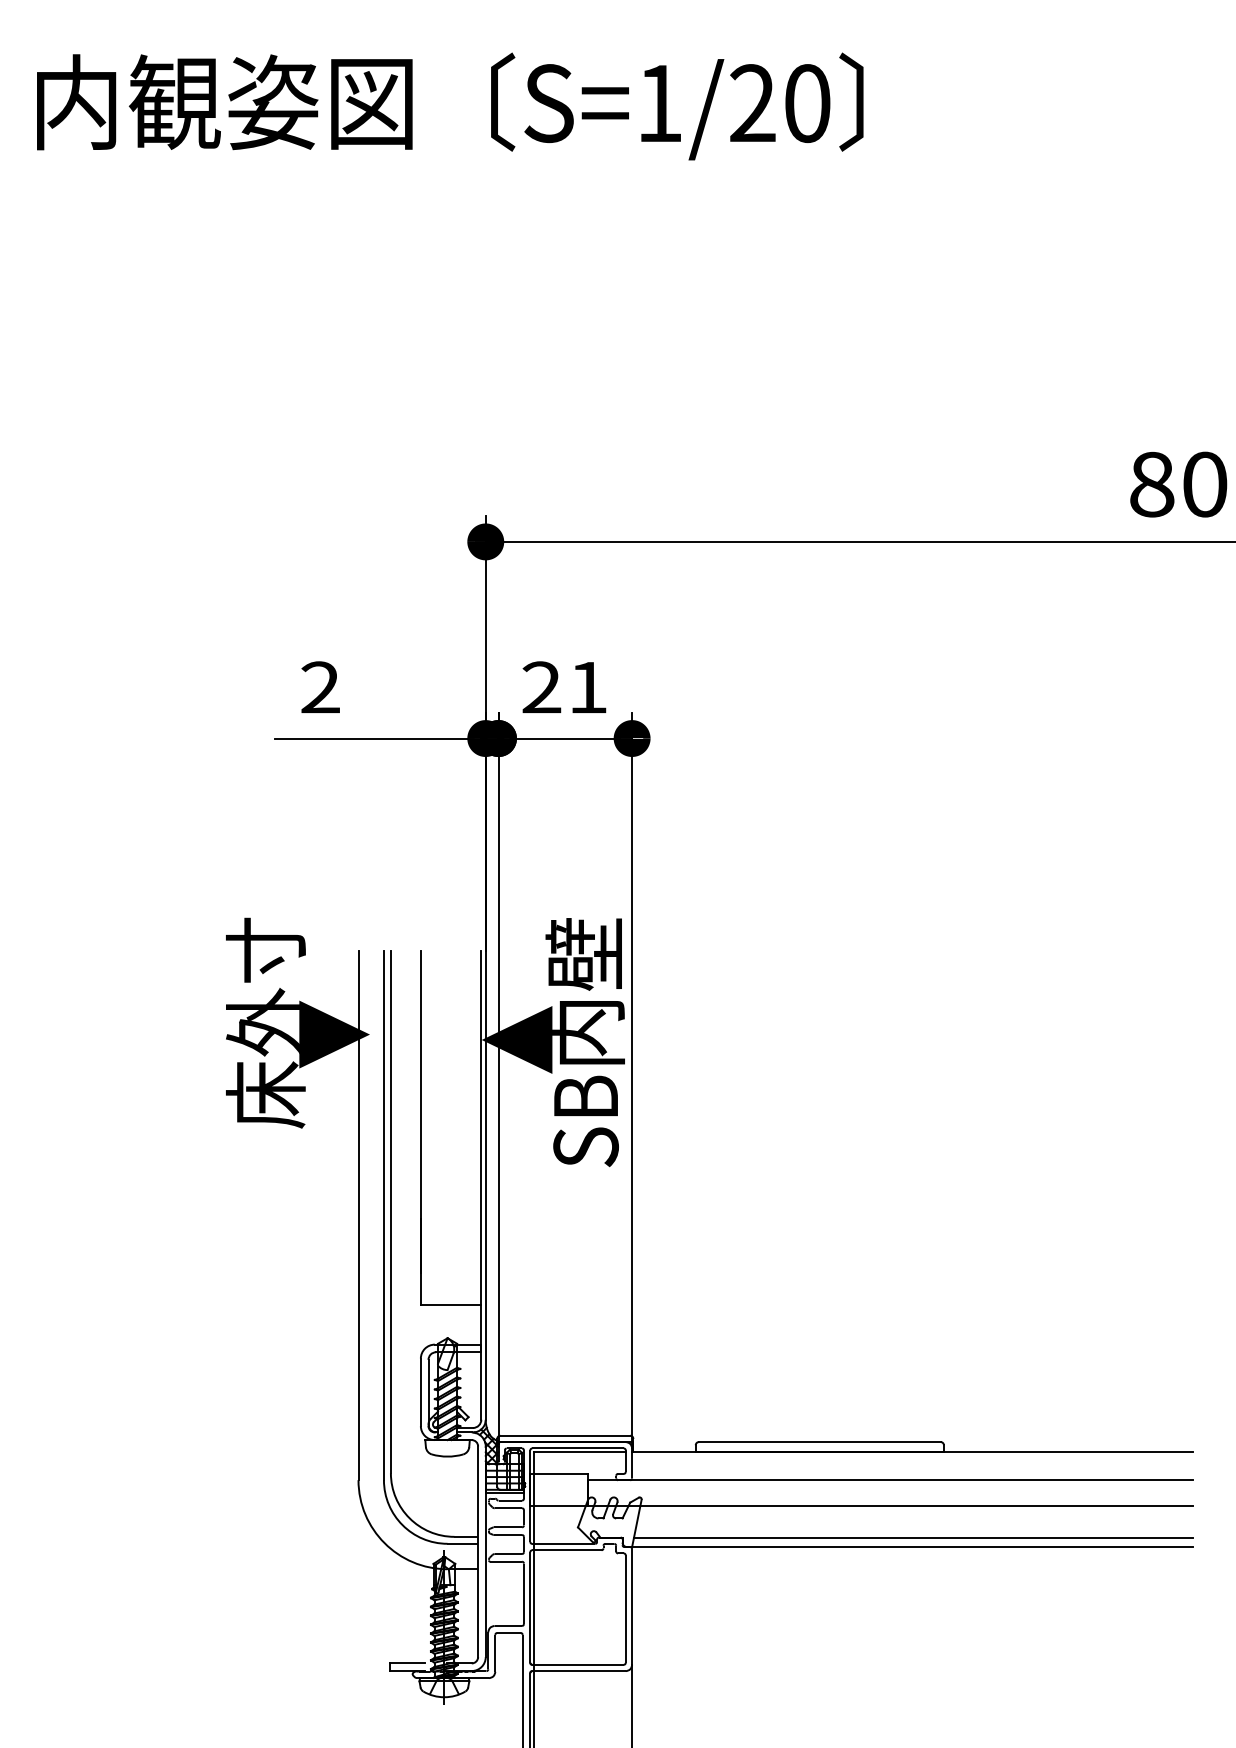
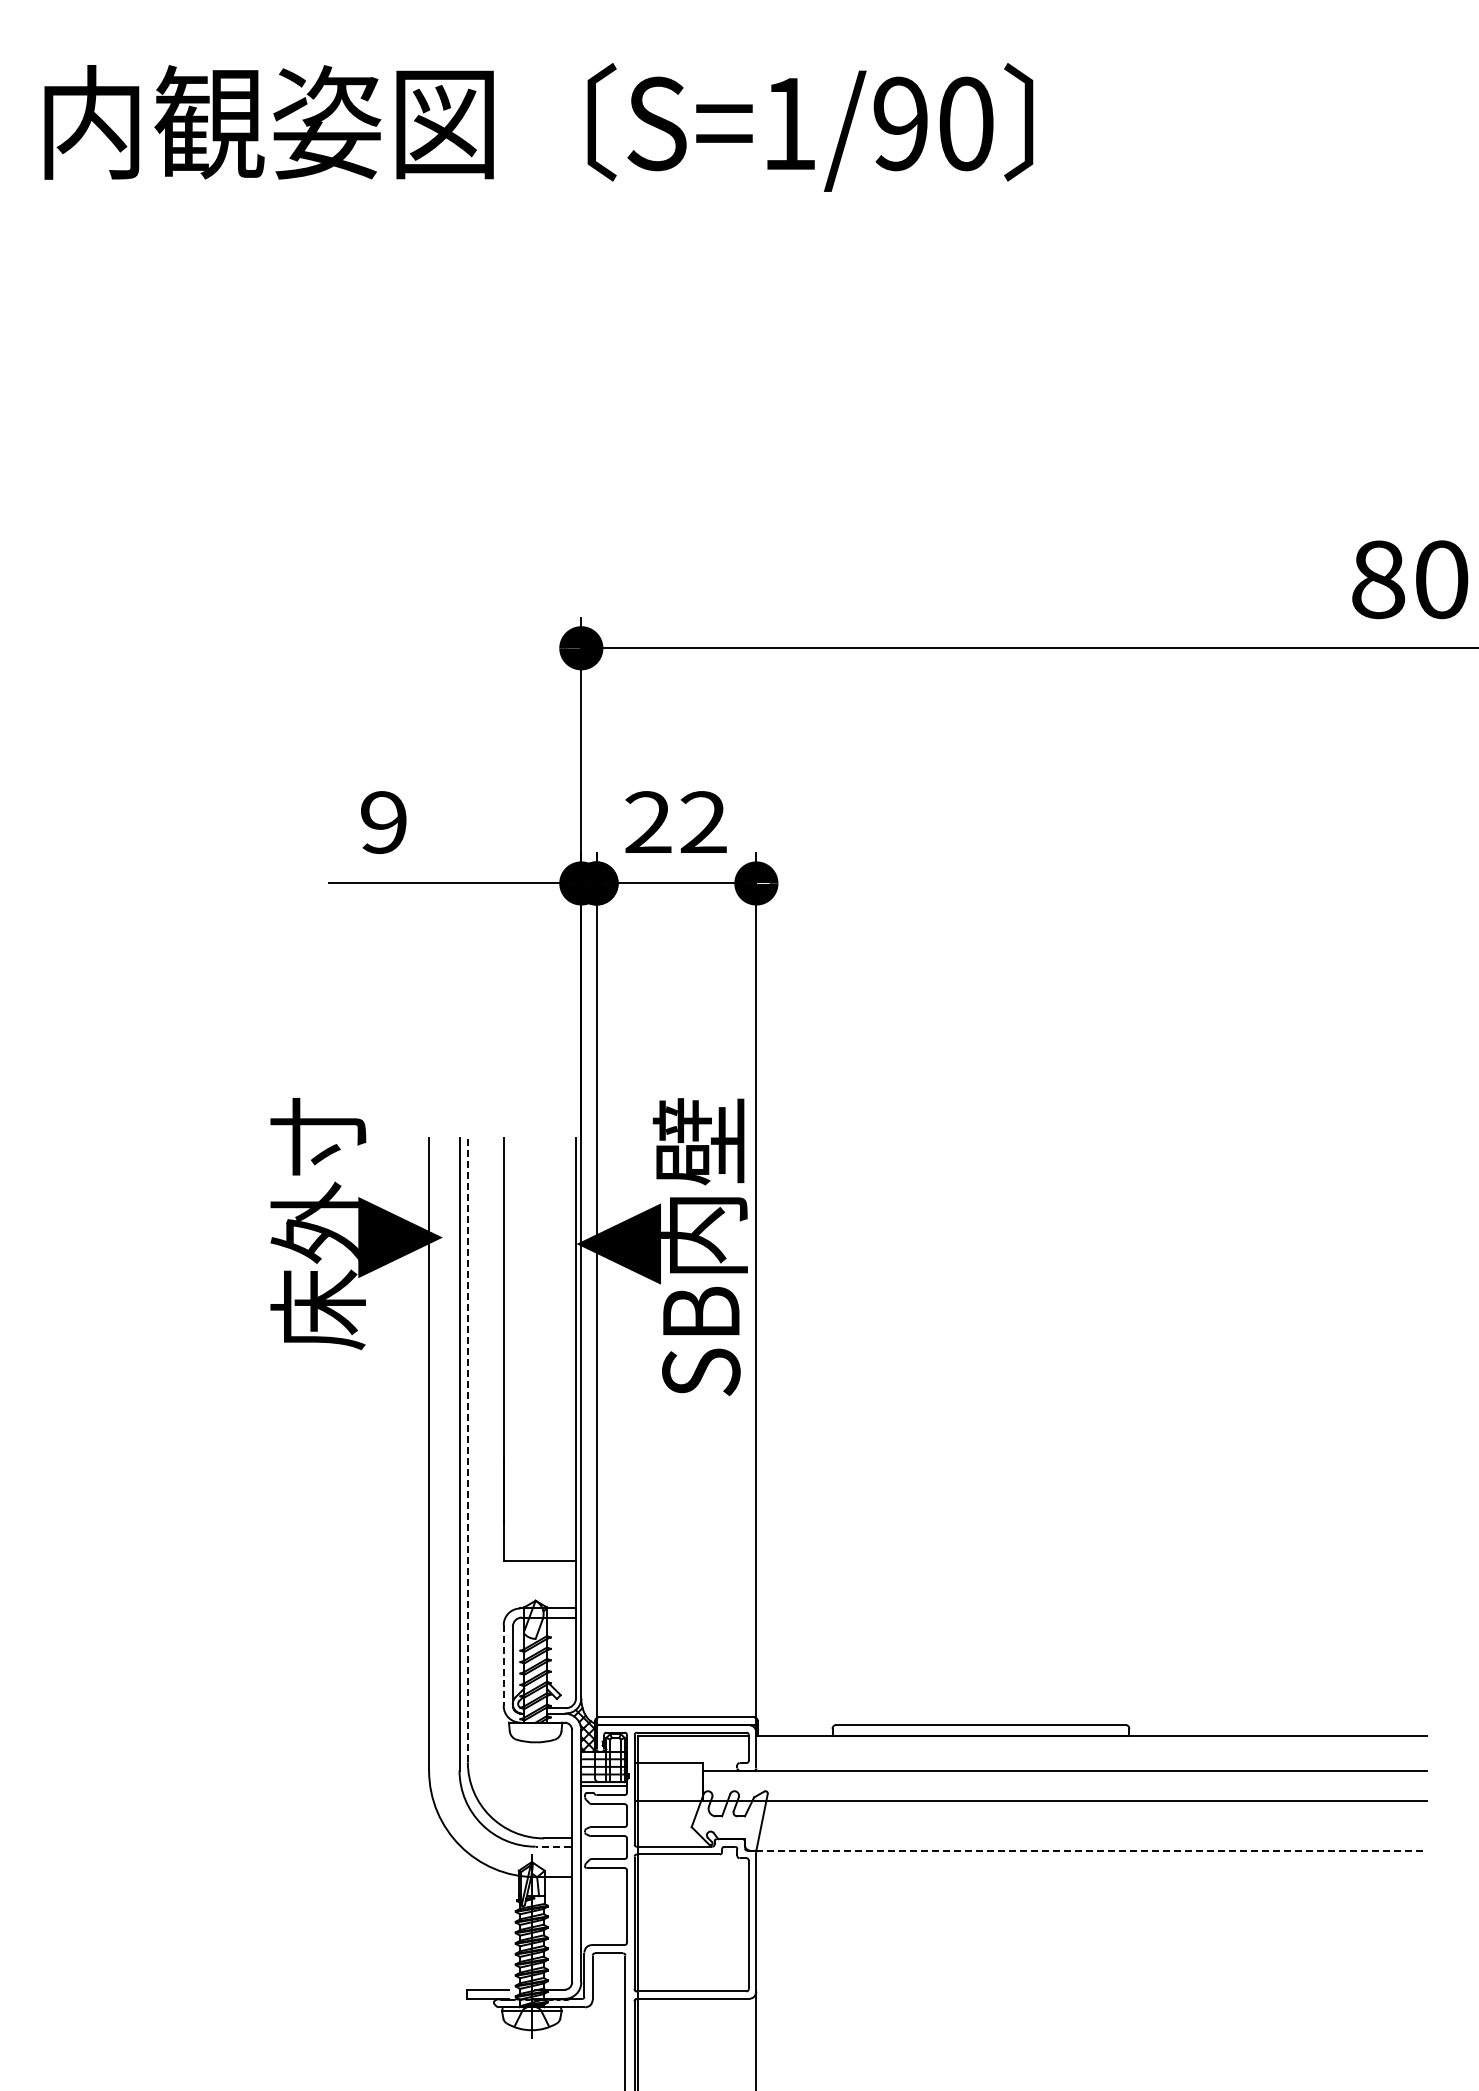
text: (752, 104) -> (900, 124), S=1/20 -> S=1/90
text: (587, 686) -> (703, 821), 21 -> 22
text: (320, 687) -> (383, 822), 2 -> 9
line: (390, 1211) -> (467, 1449), solid -> dashed
line: (420, 1393) -> (503, 1666), solid -> dashed
line: (913, 1537) -> (1092, 1839), removed
line: (462, 1543) -> (553, 1846), solid -> dashed
line: (913, 1546) -> (1092, 1850), solid -> dashed

